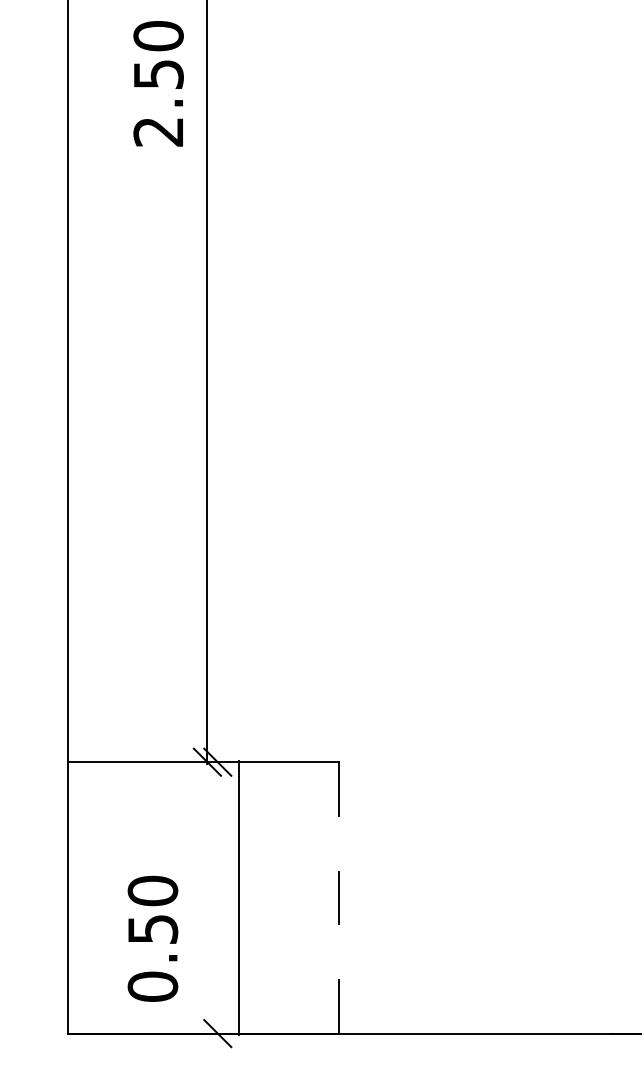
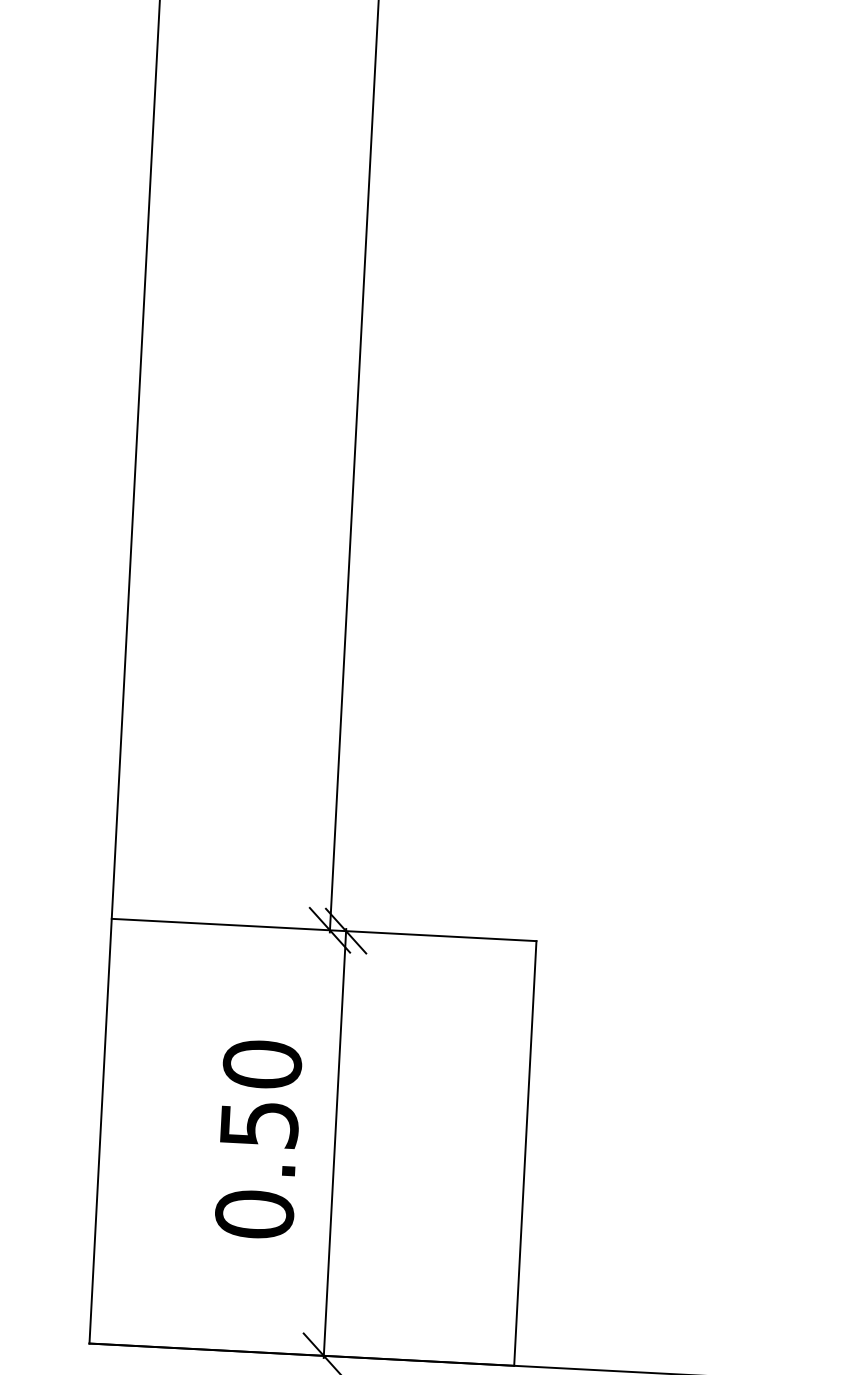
line: (238, 897) -> (334, 1142), moved
line: (339, 897) -> (525, 1152), dashed -> solid
text: (152, 938) -> (257, 1138), moved

